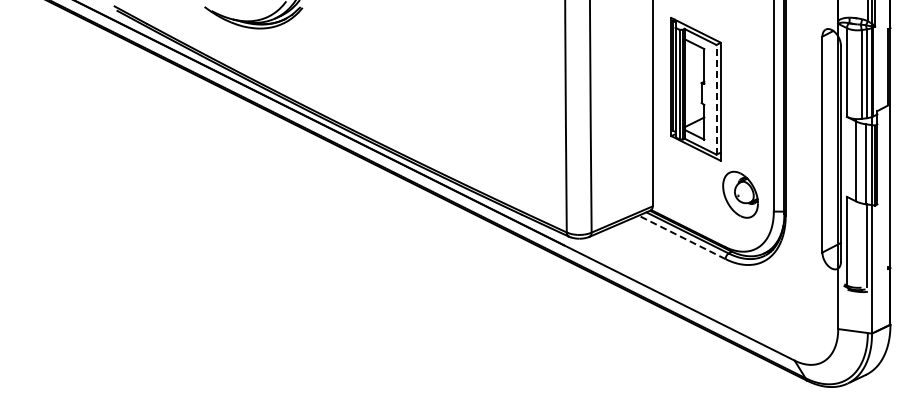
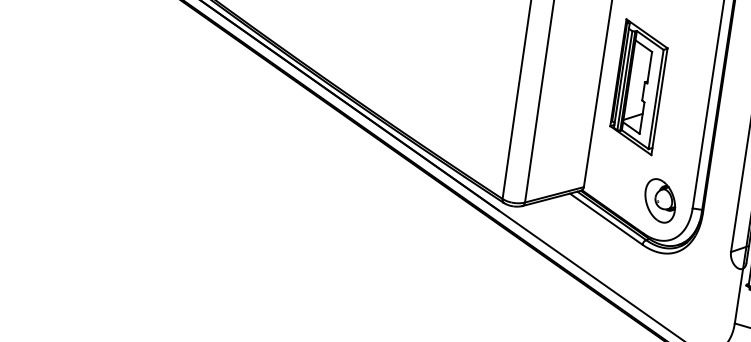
line: (716, 99) -> (656, 99), dashed -> solid
part: (740, 194) -> (660, 200), moved
line: (682, 237) -> (606, 219), dashed -> solid

